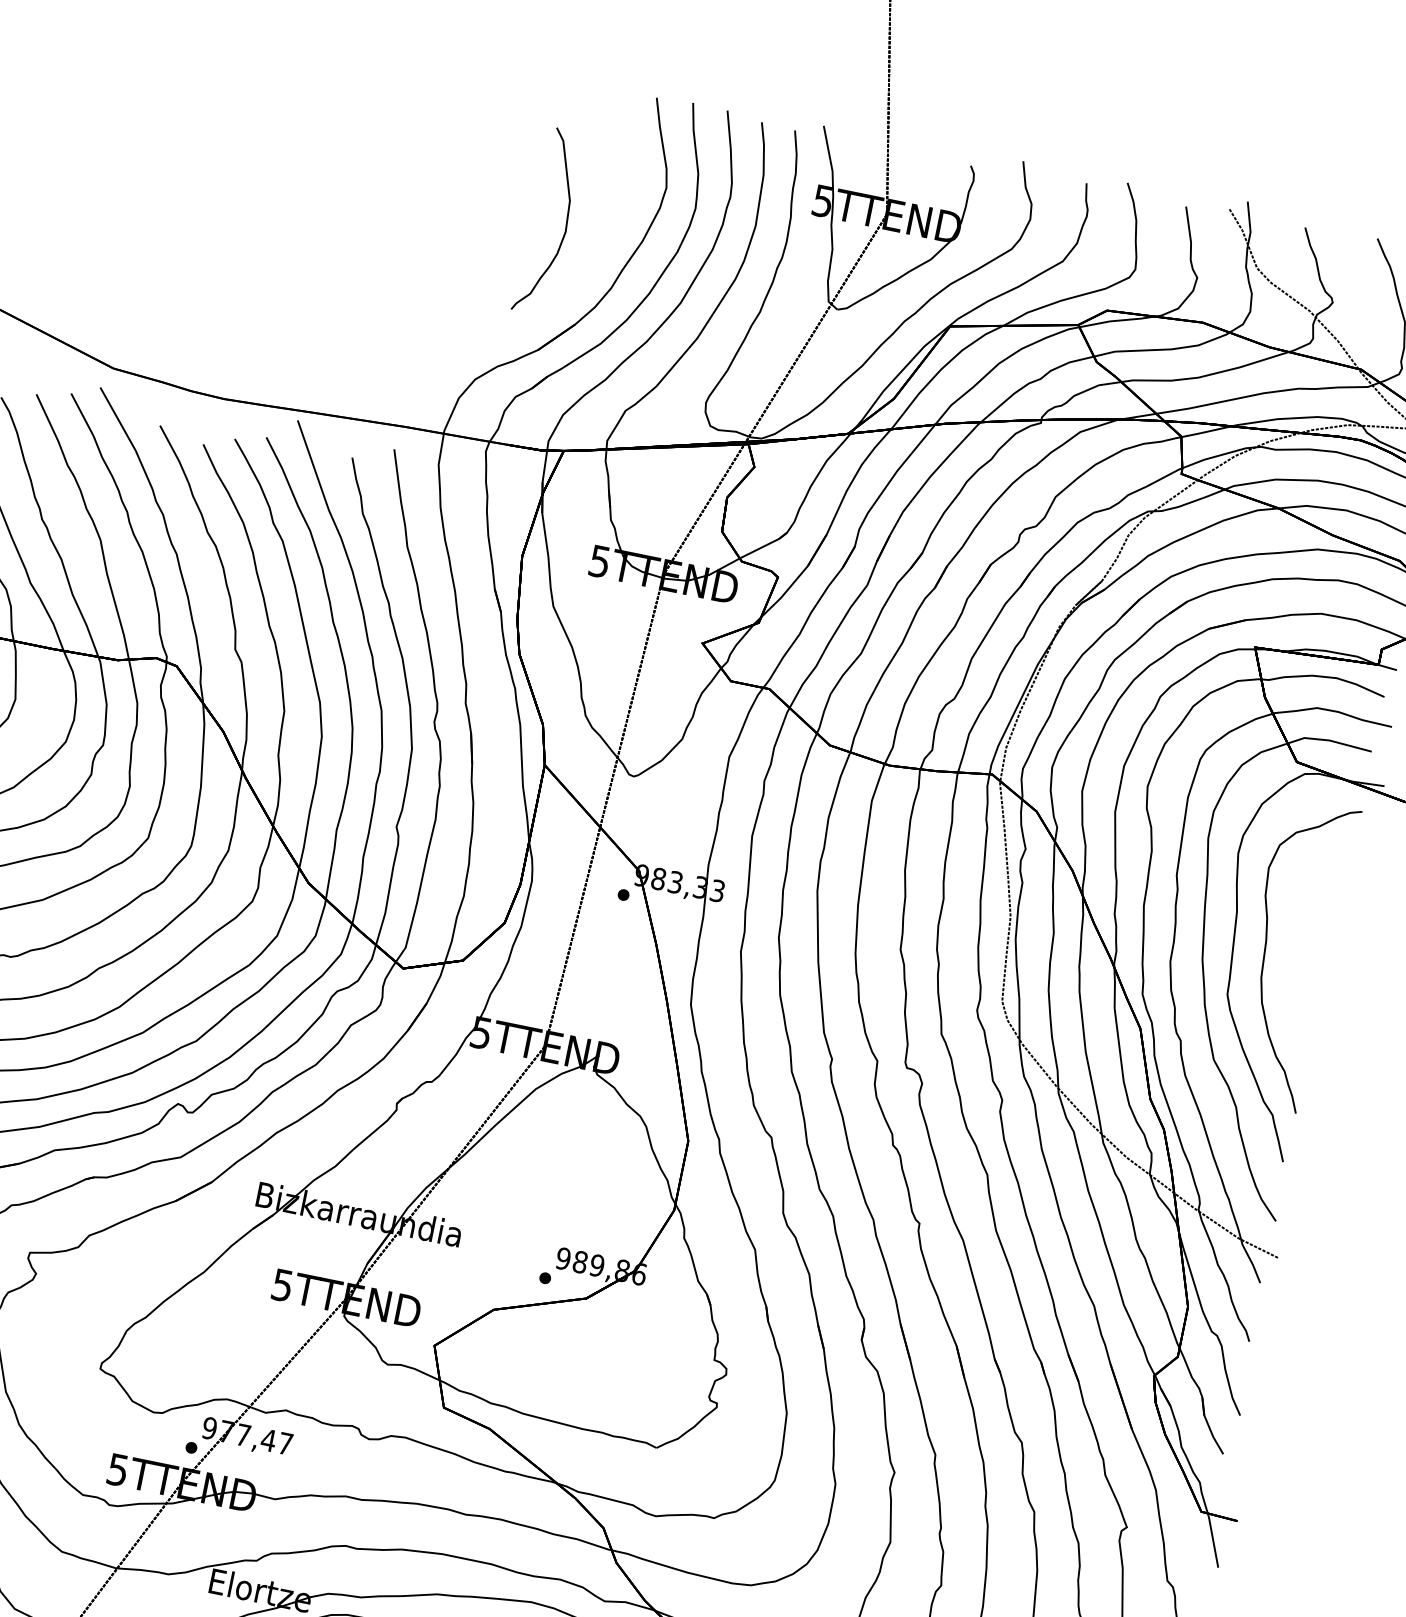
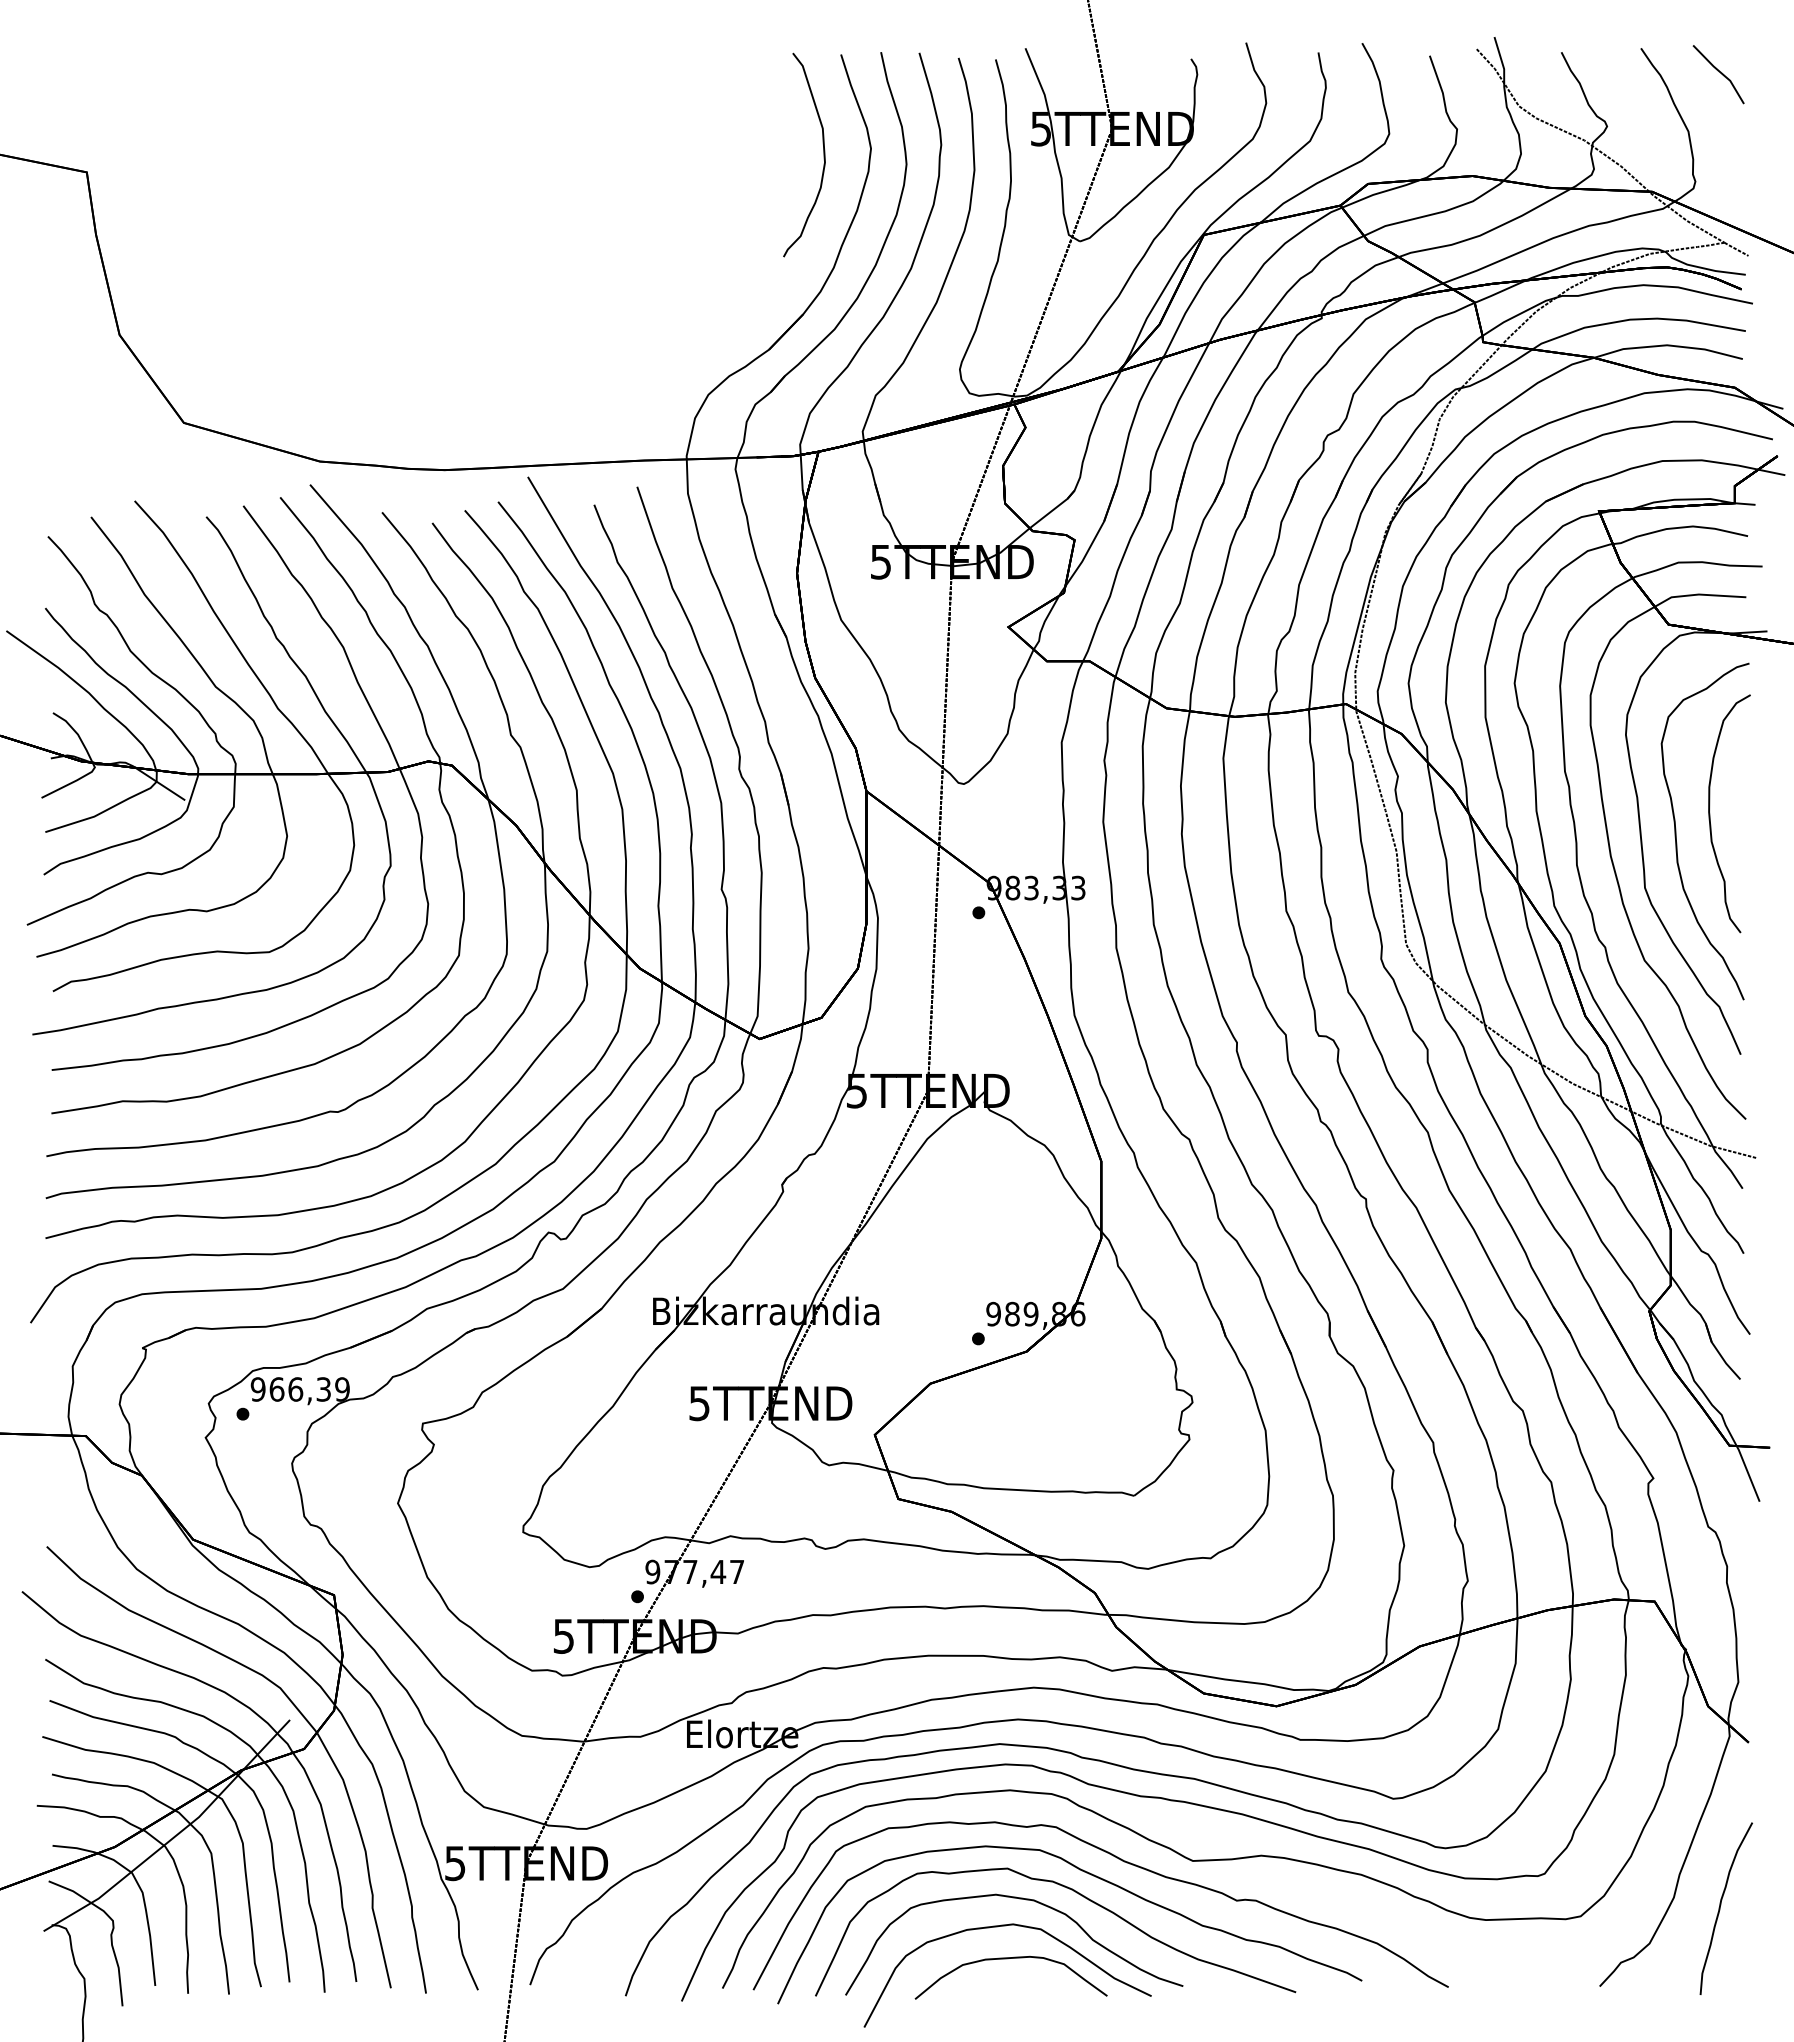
curve: (565, 224) -> (823, 154), moved
part: (1299, 939) -> (1710, 813), added

